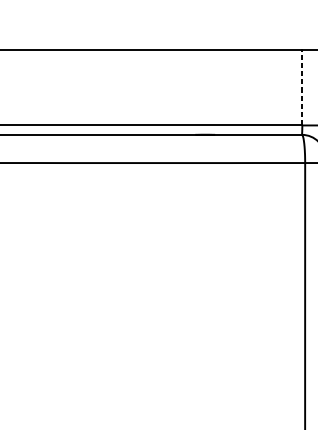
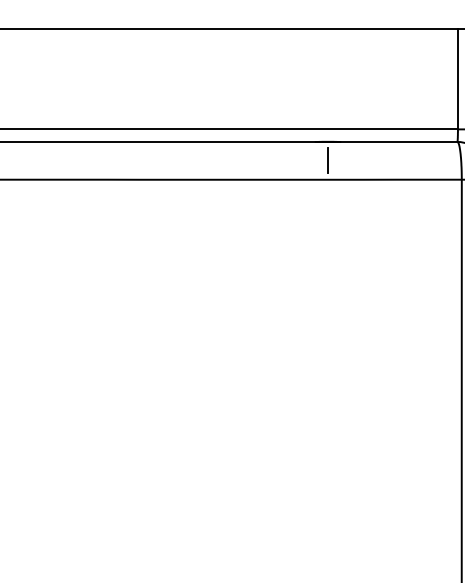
line: (301, 87) -> (457, 78), dashed -> solid
line: (205, 148) -> (328, 160), added

